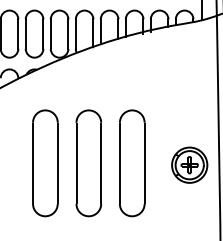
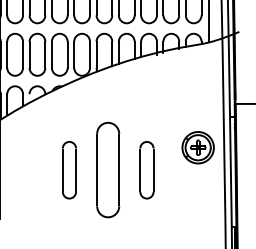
part: (45, 163) -> (69, 170), size x0.6
part: (131, 163) -> (146, 170), size x0.6
part: (188, 164) -> (197, 147), moved

